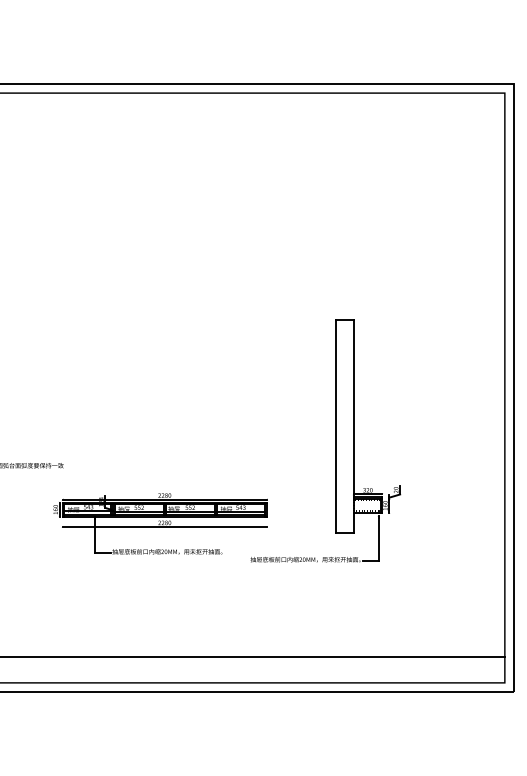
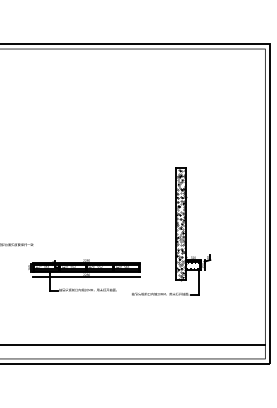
hatch: (343, 427) -> (180, 224), added

